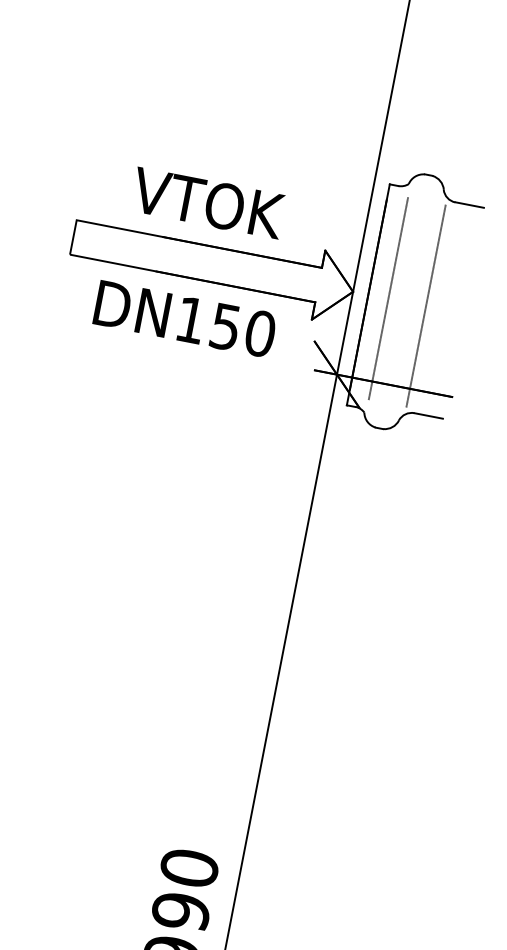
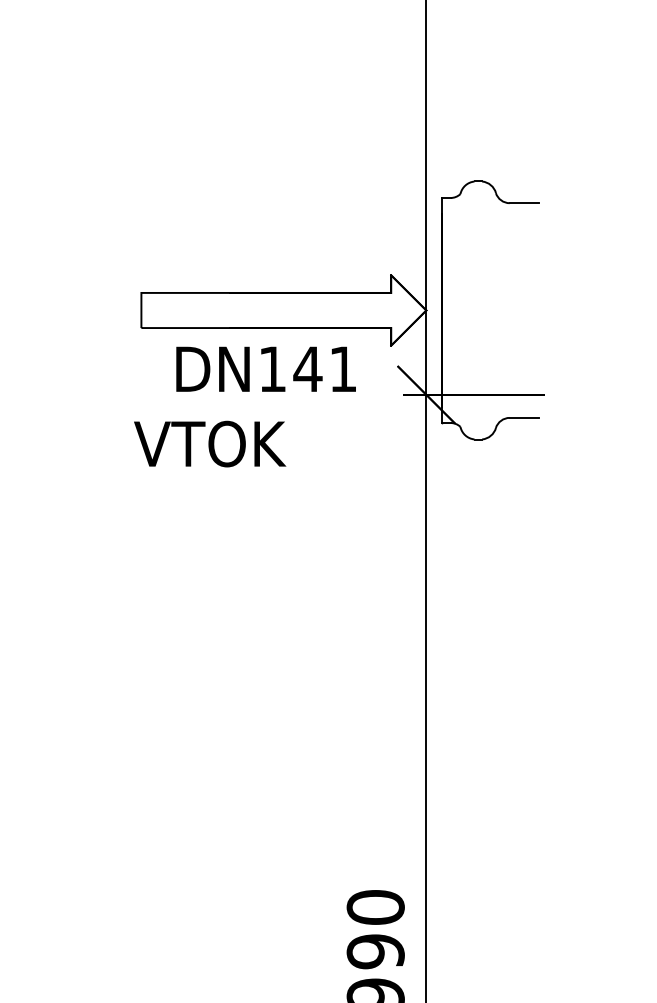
text: (208, 202) -> (210, 443), moved
line: (388, 298) -> (462, 310), removed
line: (425, 305) -> (500, 310), removed
text: (242, 330) -> (325, 369), DN150 -> DN141

